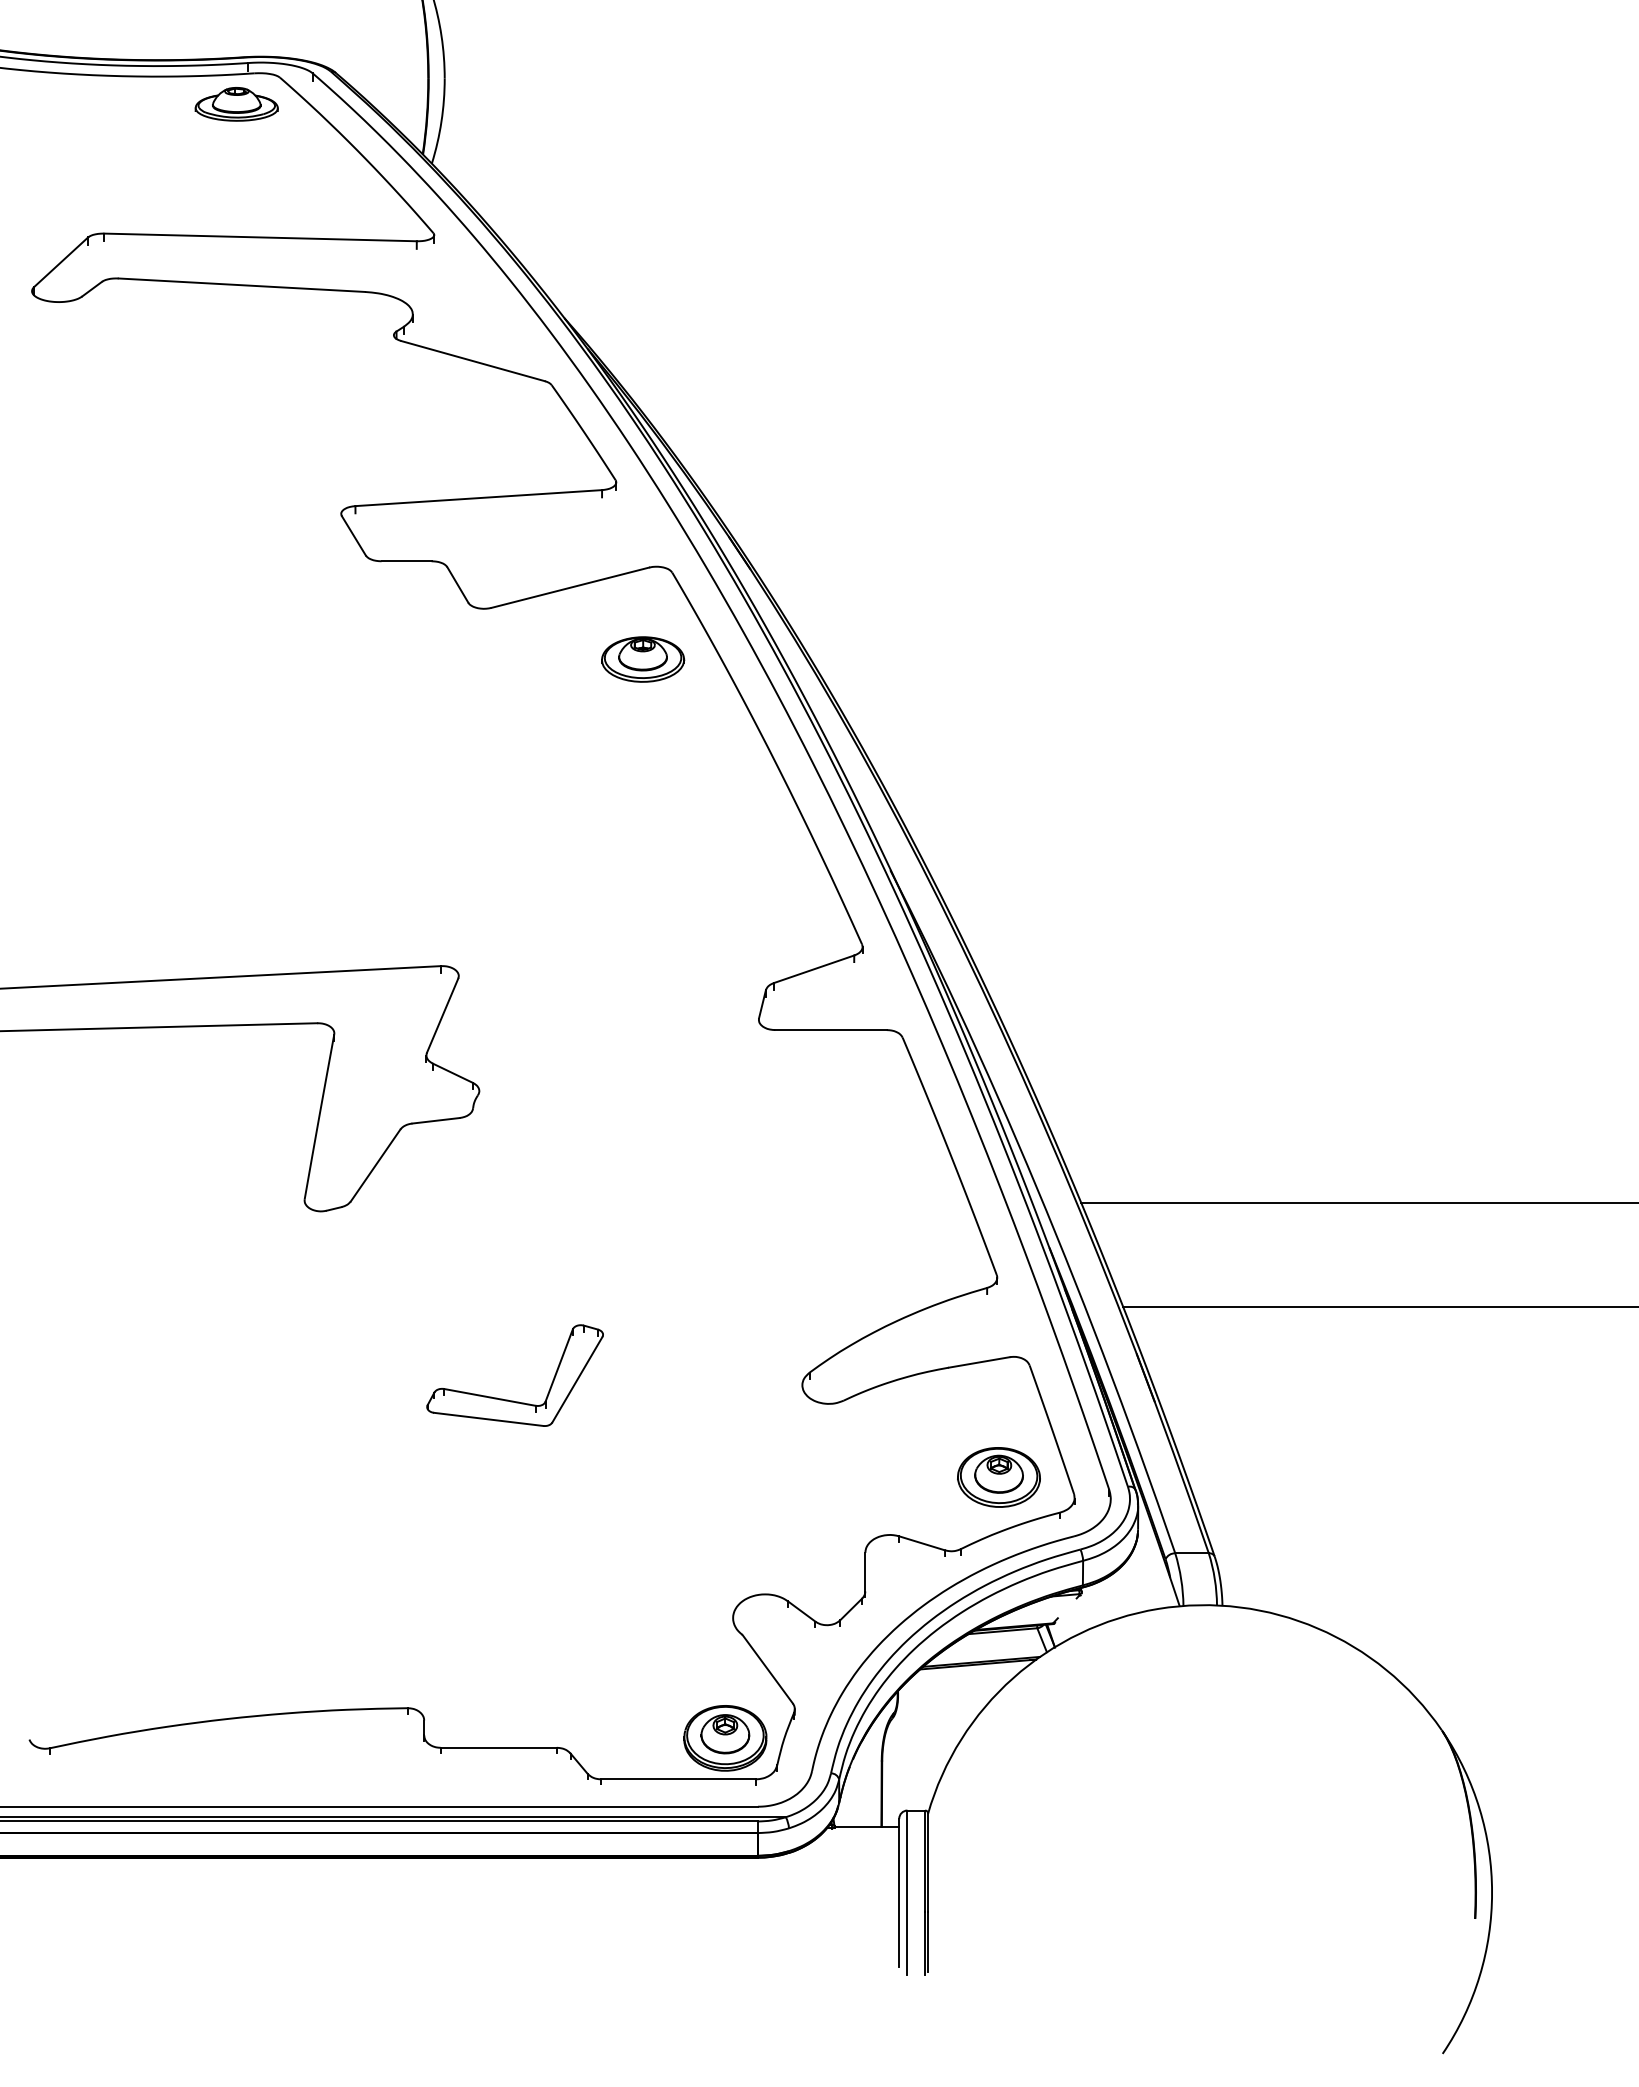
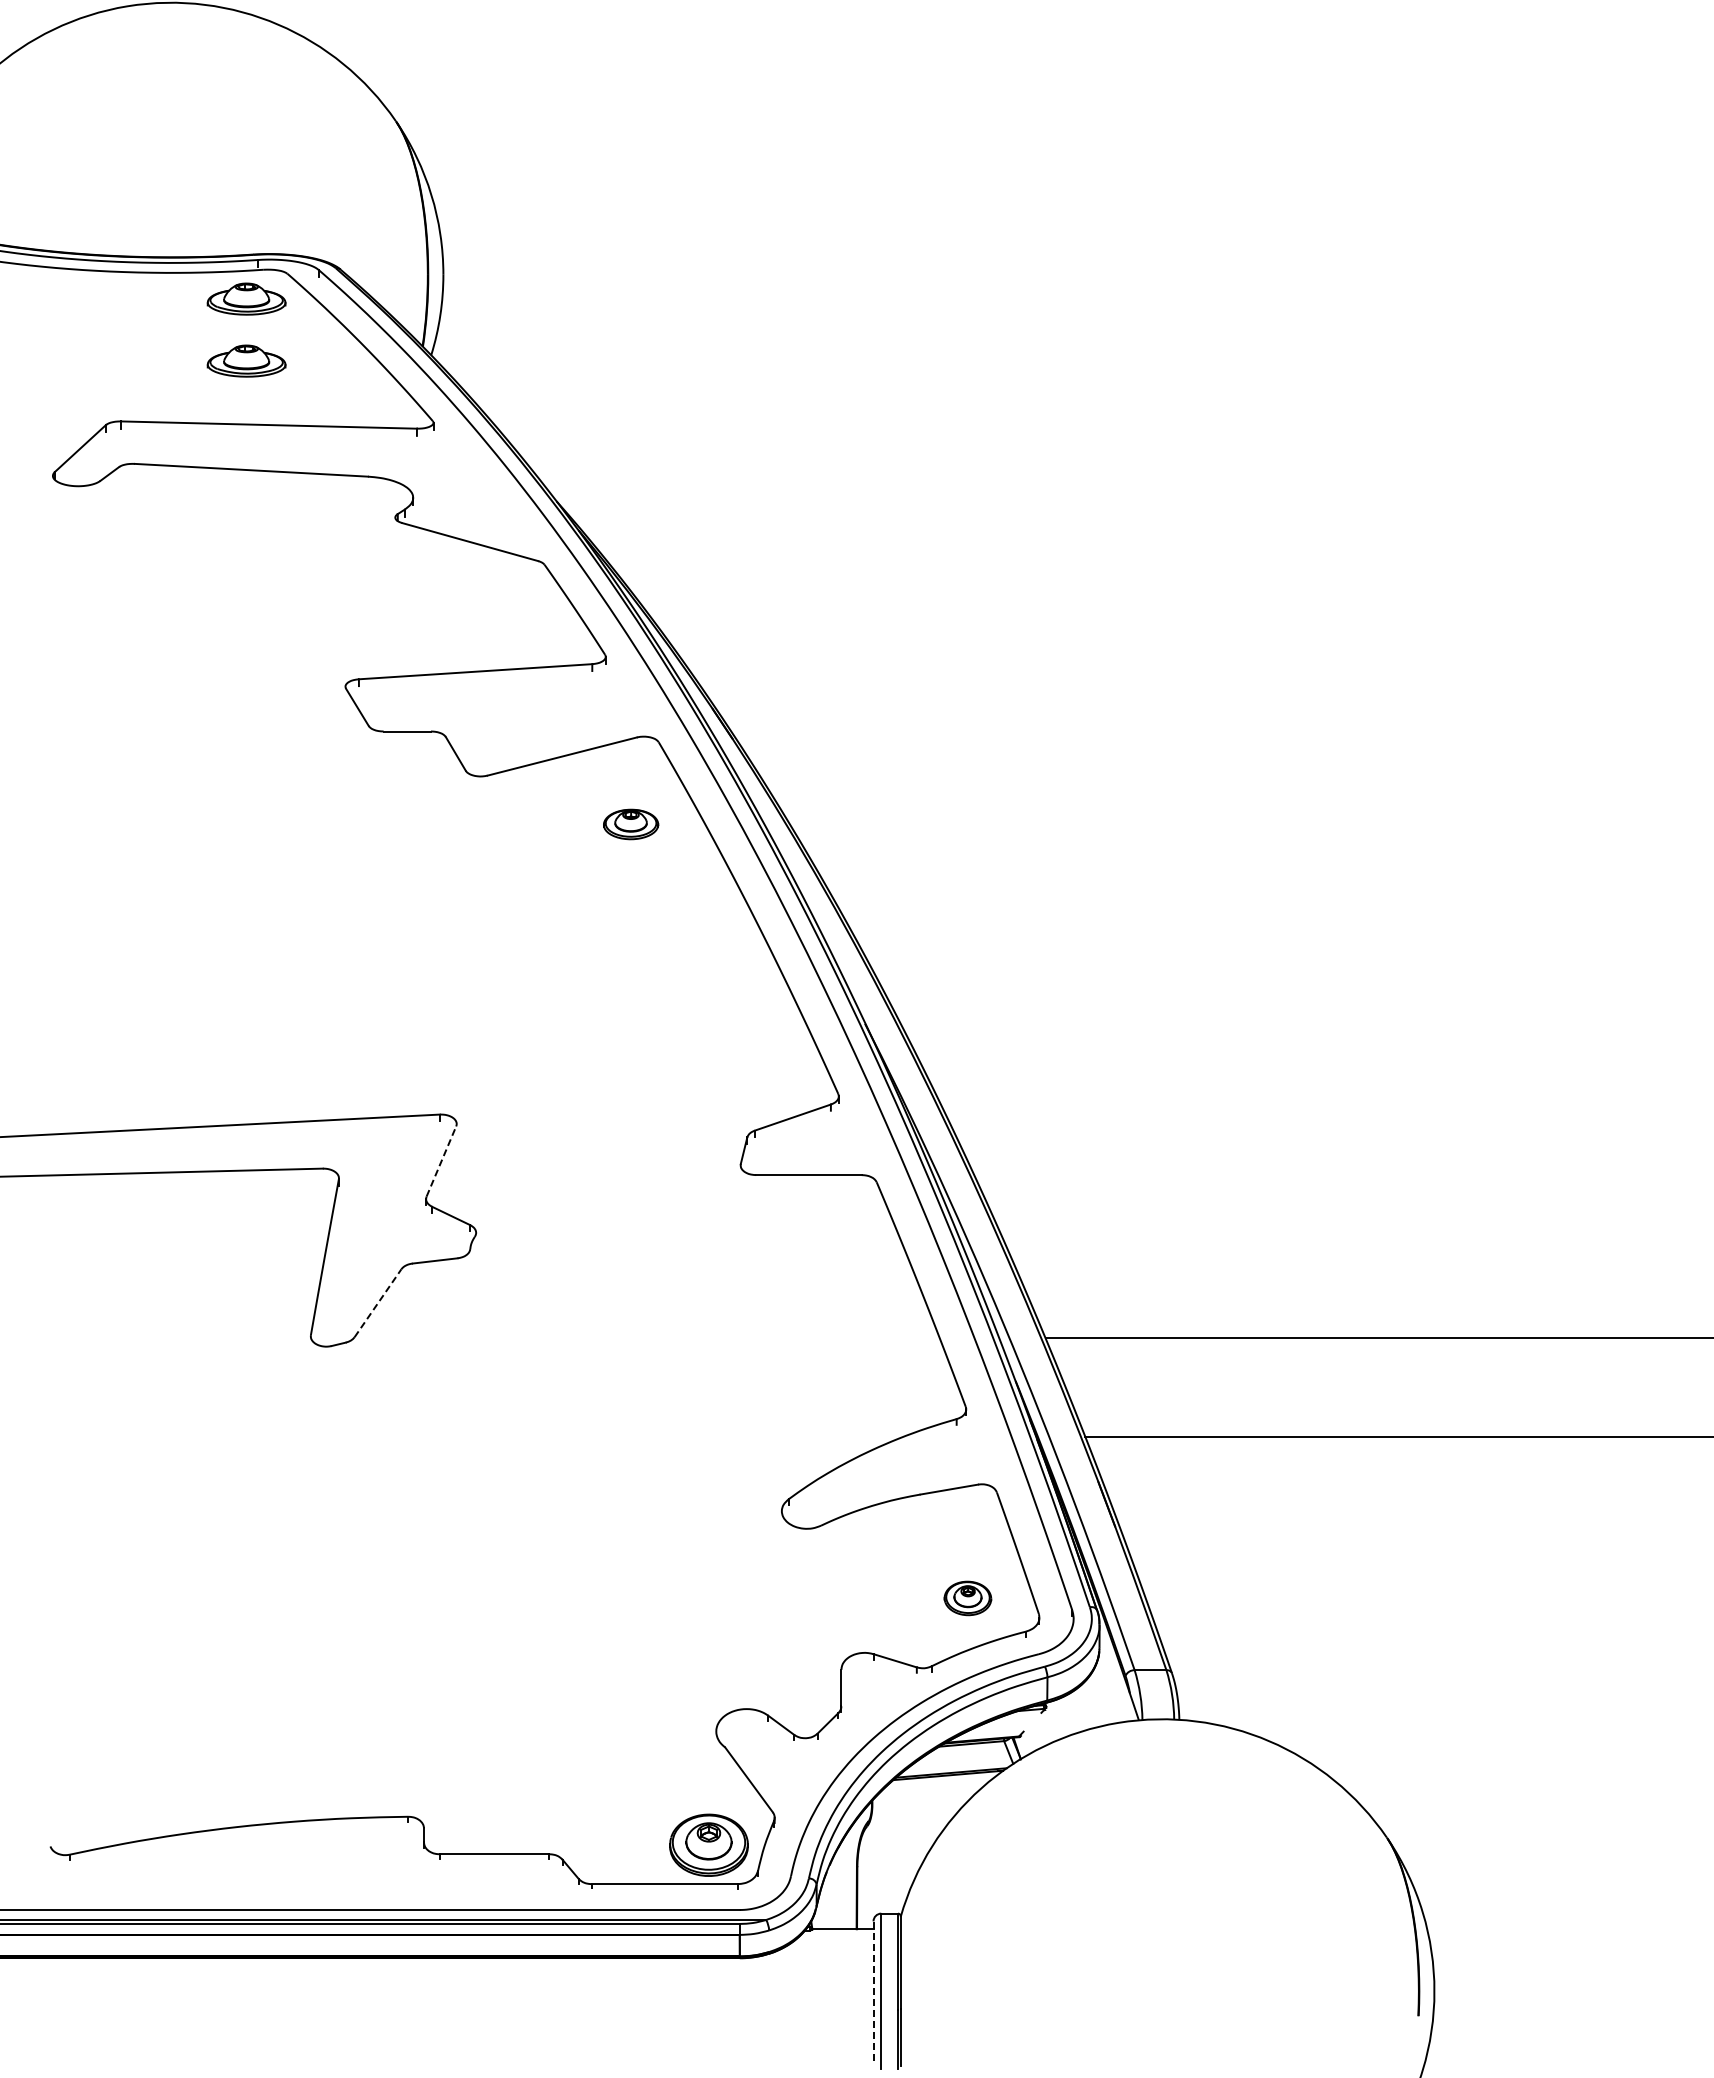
part: (236, 169) -> (246, 360), added
part: (642, 659) -> (630, 824), size x0.7
line: (442, 1015) -> (441, 1161), solid -> dashed
line: (376, 1164) -> (378, 1302), solid -> dashed
part: (513, 1400) -> (508, 1525), removed
part: (998, 1477) -> (967, 1598), size x0.6
line: (899, 1892) -> (873, 1991), solid -> dashed

